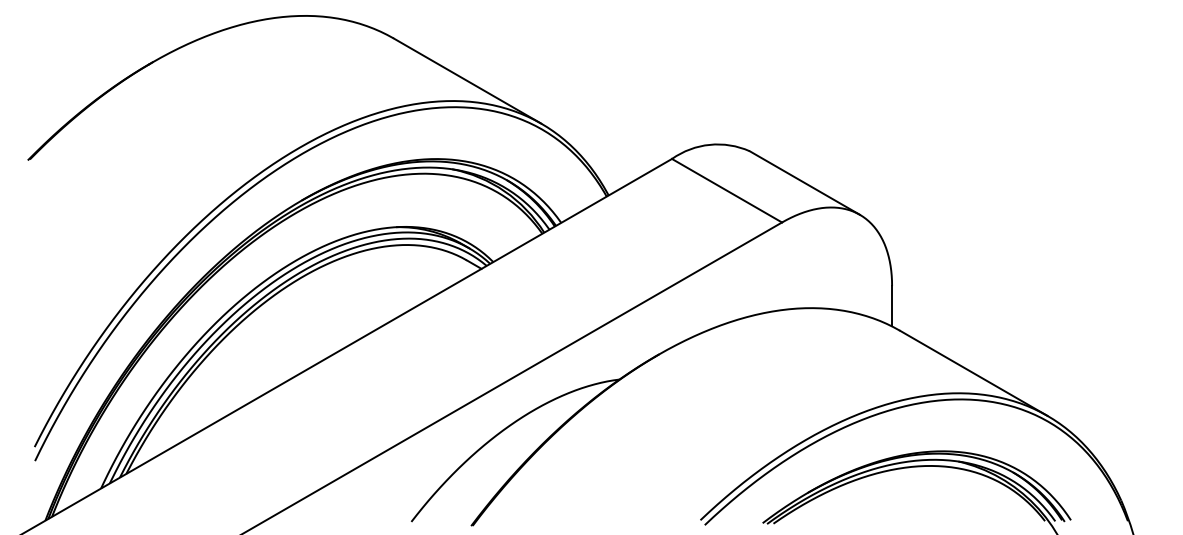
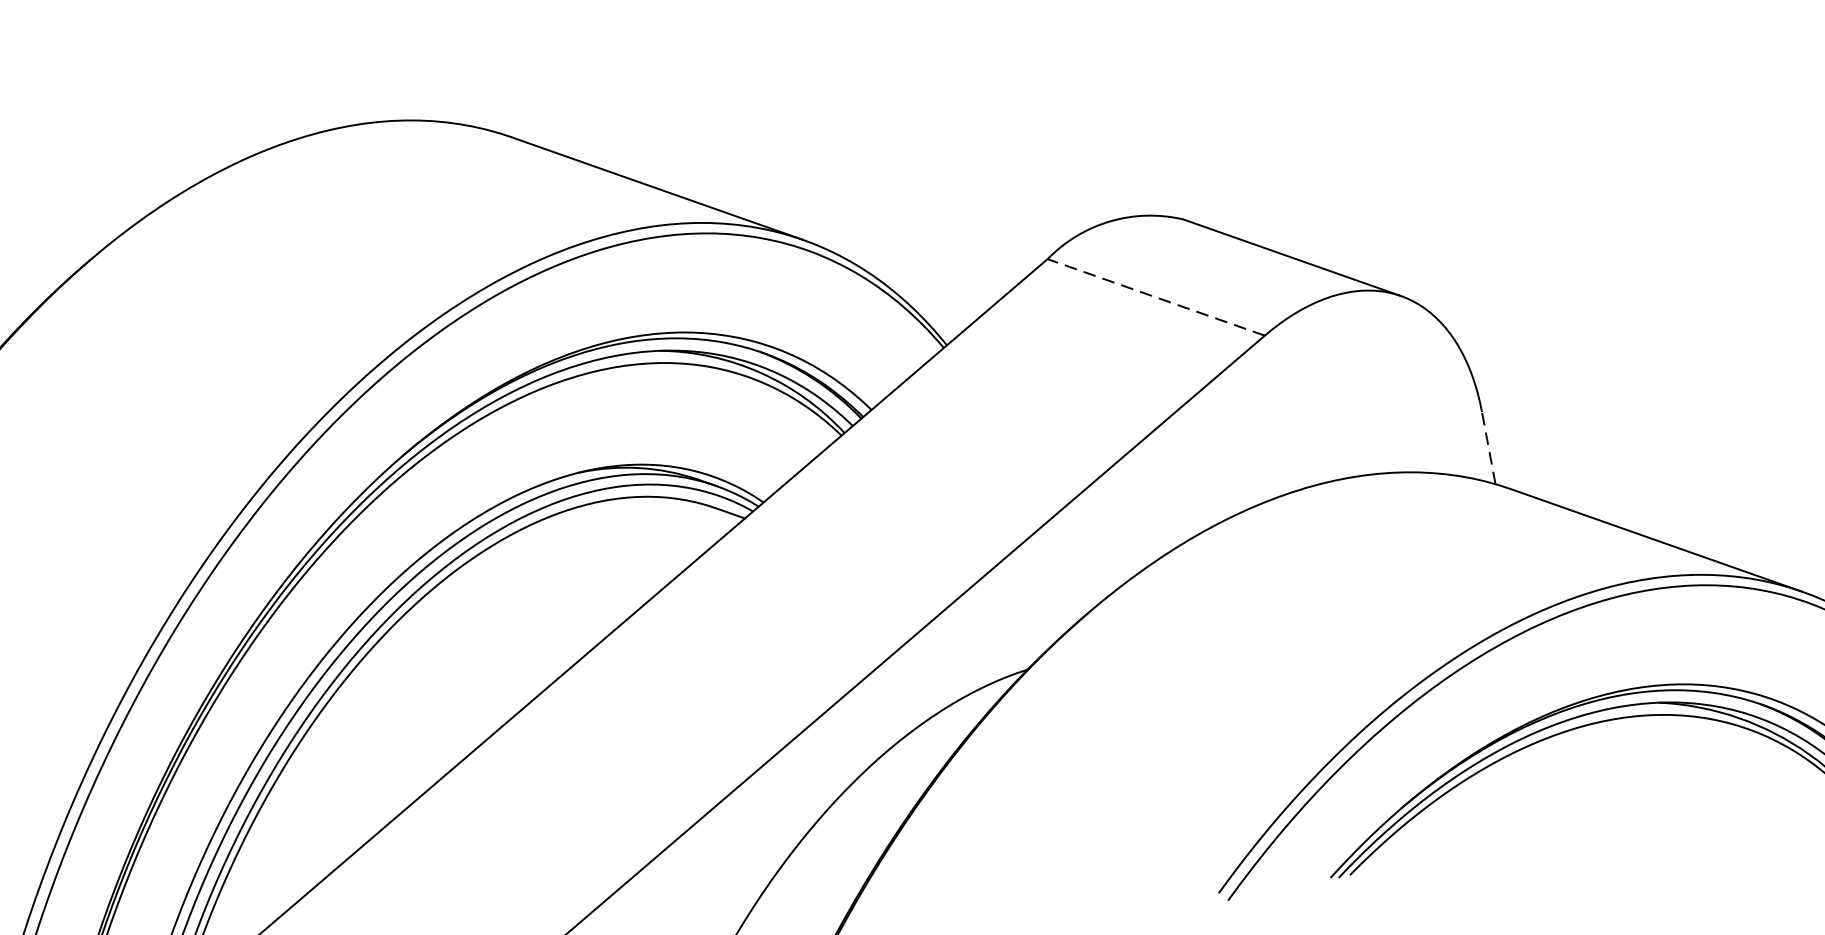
line: (727, 190) -> (1156, 296), solid -> dashed
line: (892, 305) -> (1489, 446), solid -> dashed

